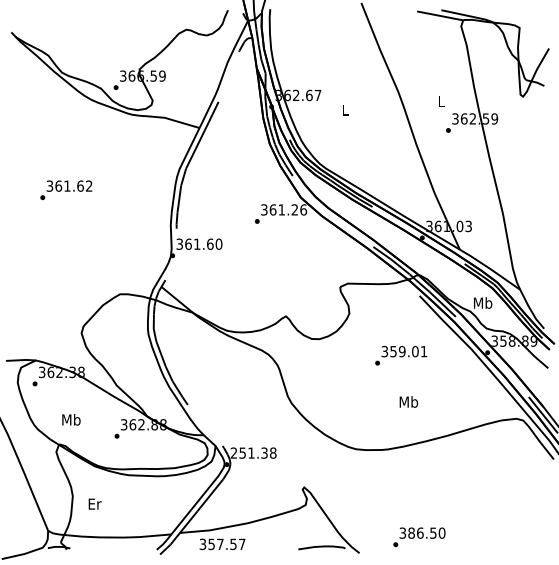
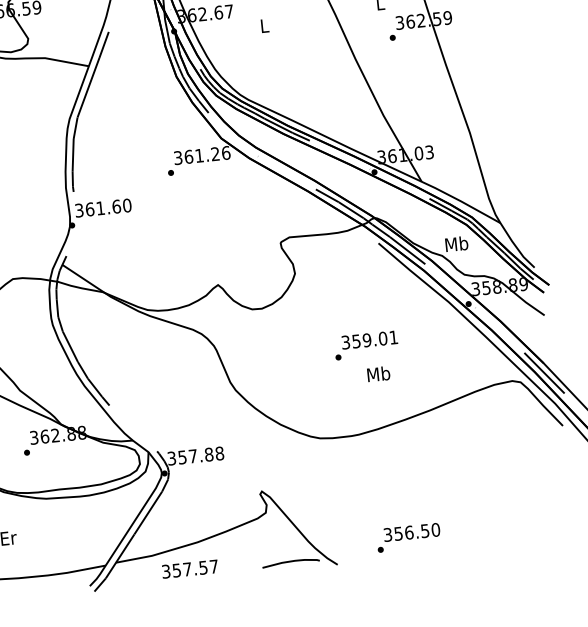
text: (401, 355) -> (366, 345), moved
text: (248, 452) -> (189, 455), 251.38 -> 357.88
text: (411, 532) -> (398, 532), 386.50 -> 356.50
text: (222, 544) -> (190, 569), moved

